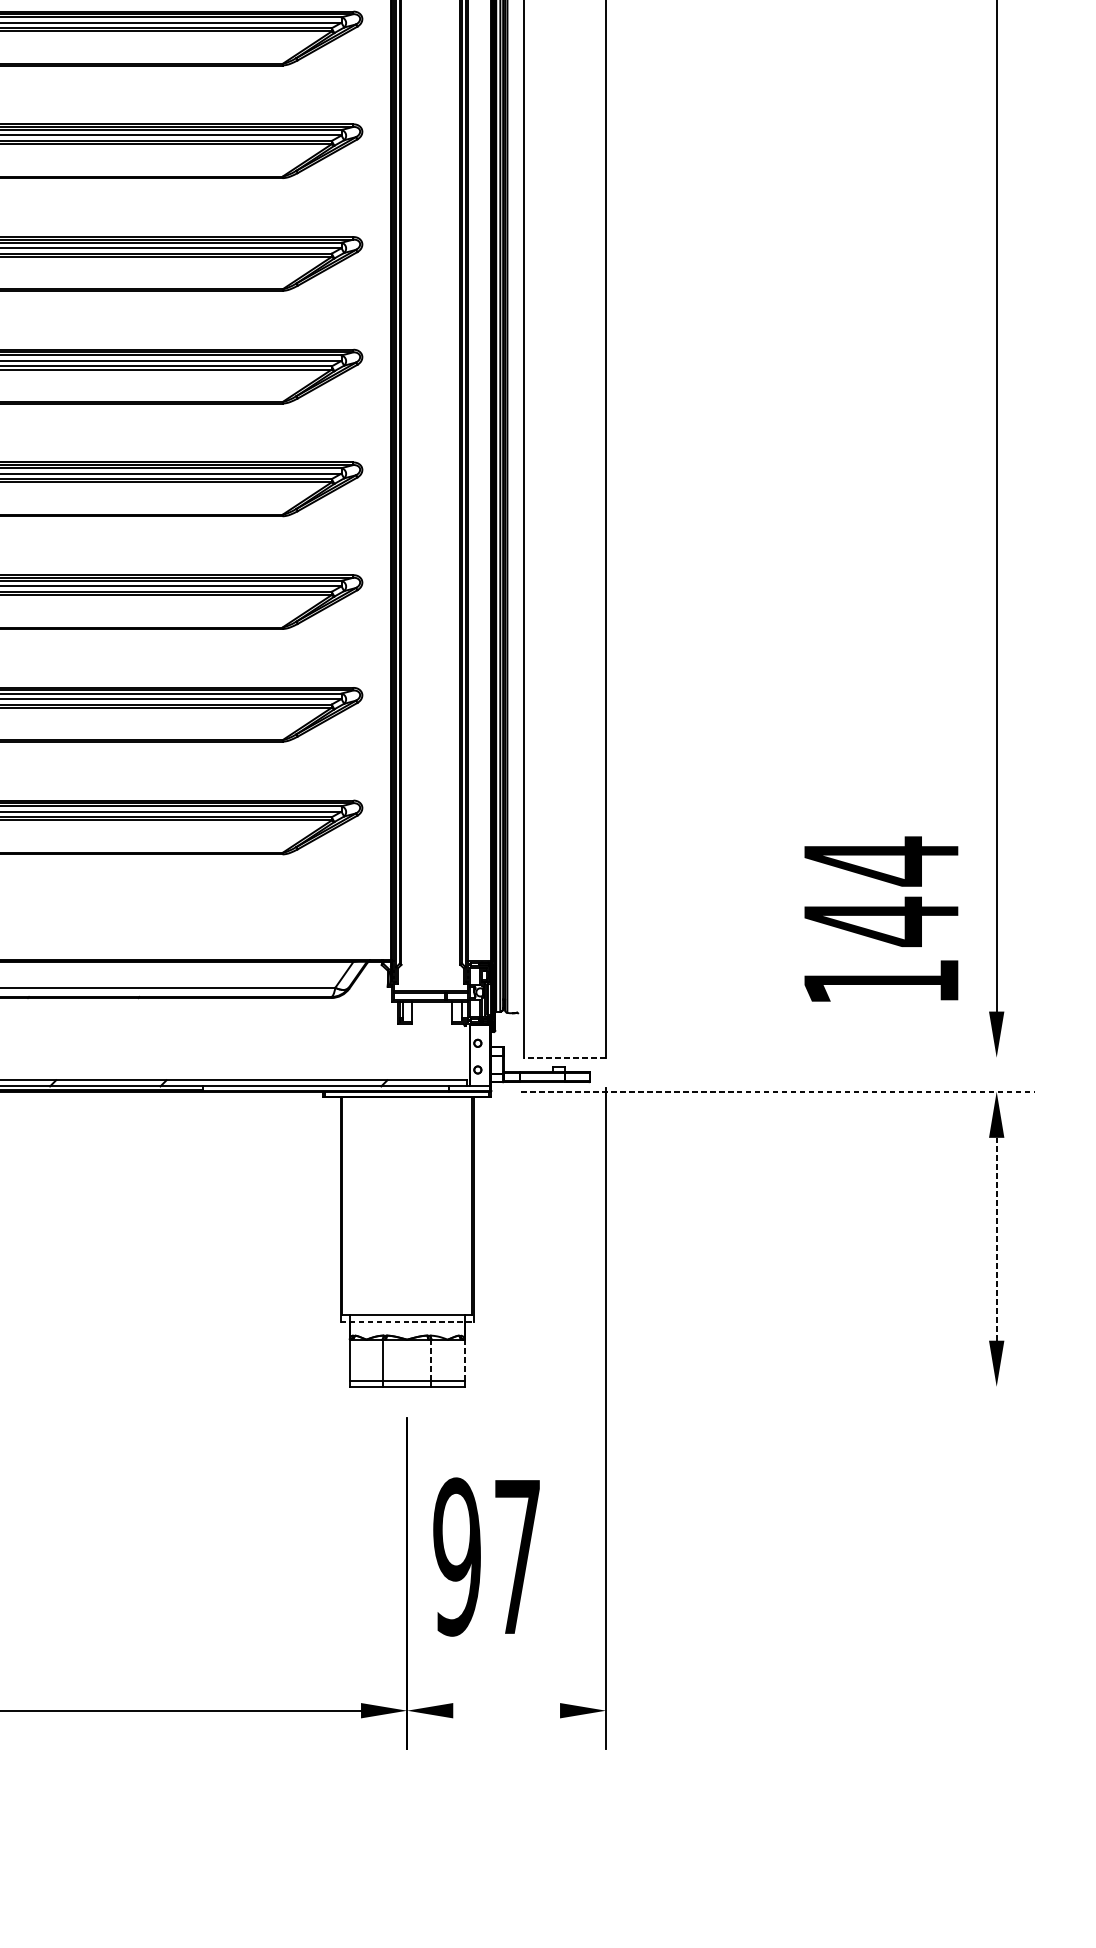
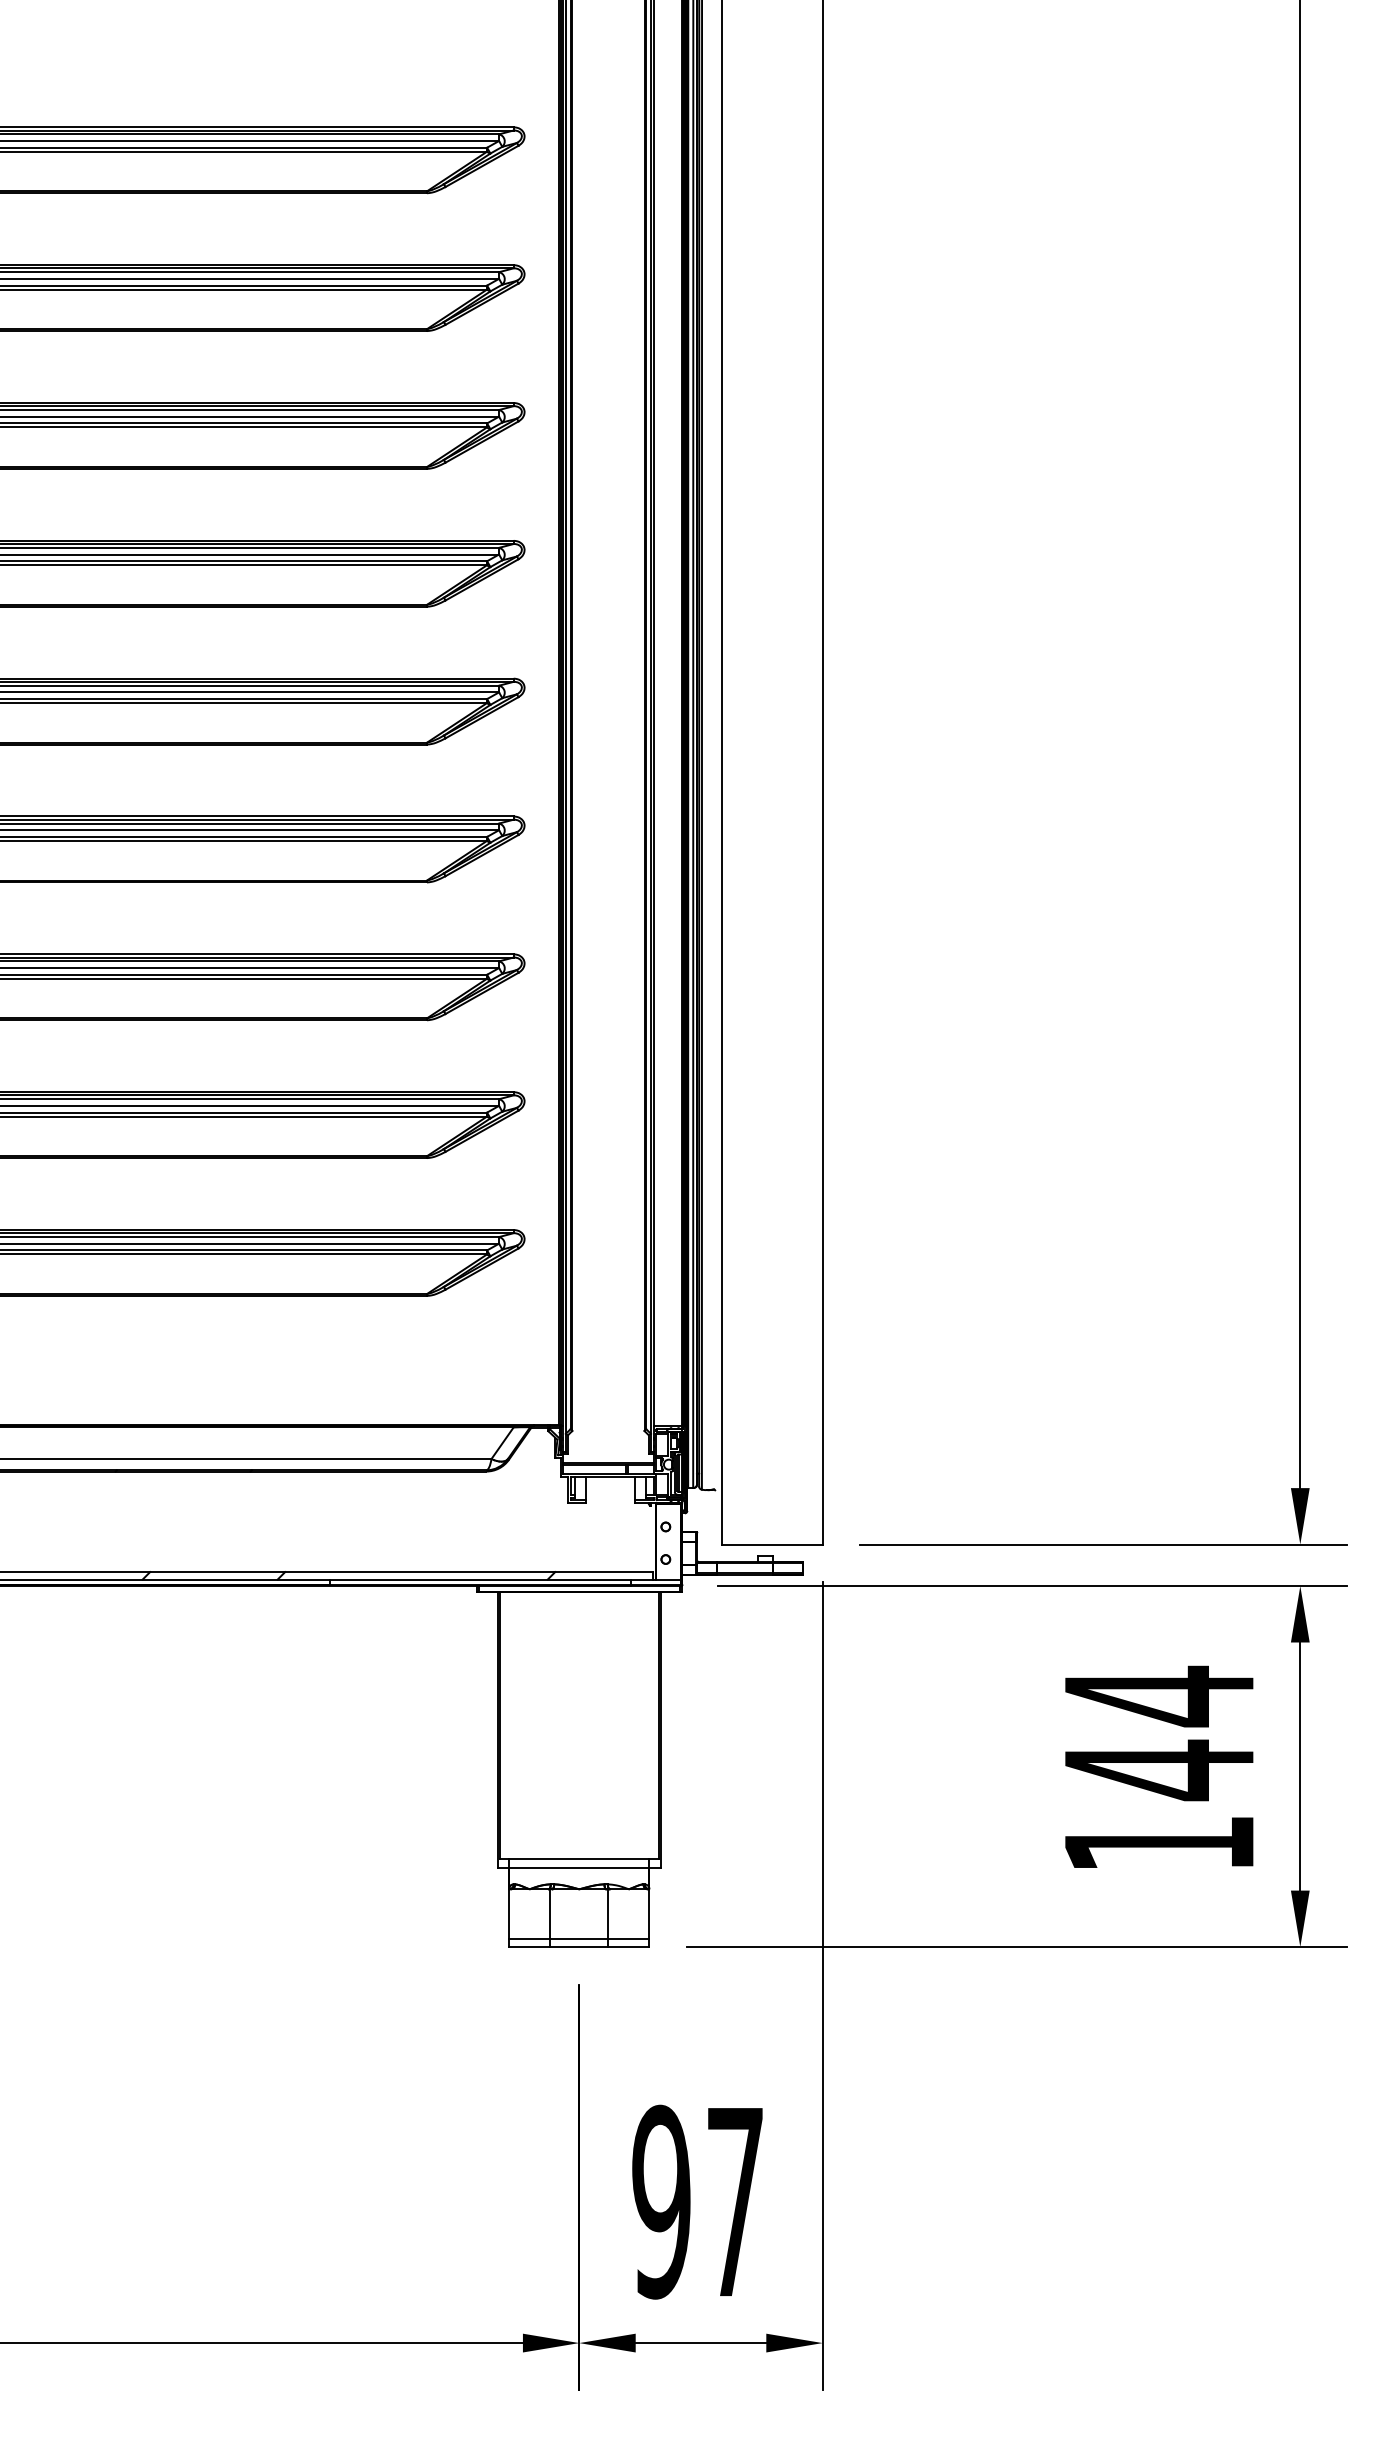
text: (881, 918) -> (1159, 1766), moved
line: (565, 1057) -> (772, 1544), dashed -> solid
line: (835, 1057) -> (1103, 1544), added
line: (778, 1092) -> (1033, 1586), dashed -> solid
line: (996, 1239) -> (1300, 1766), dashed -> solid
line: (407, 1322) -> (579, 1868), dashed -> solid
line: (430, 1359) -> (608, 1913), dashed -> solid
line: (464, 1359) -> (649, 1913), dashed -> solid
line: (765, 1386) -> (1017, 1946), added
text: (486, 1556) -> (697, 2201), moved
line: (506, 1711) -> (700, 2343), added

